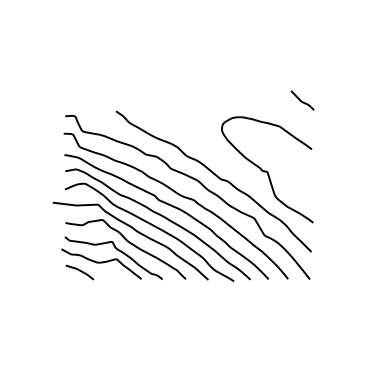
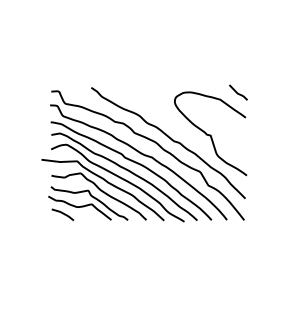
curve: (301, 100) -> (237, 92), moved

